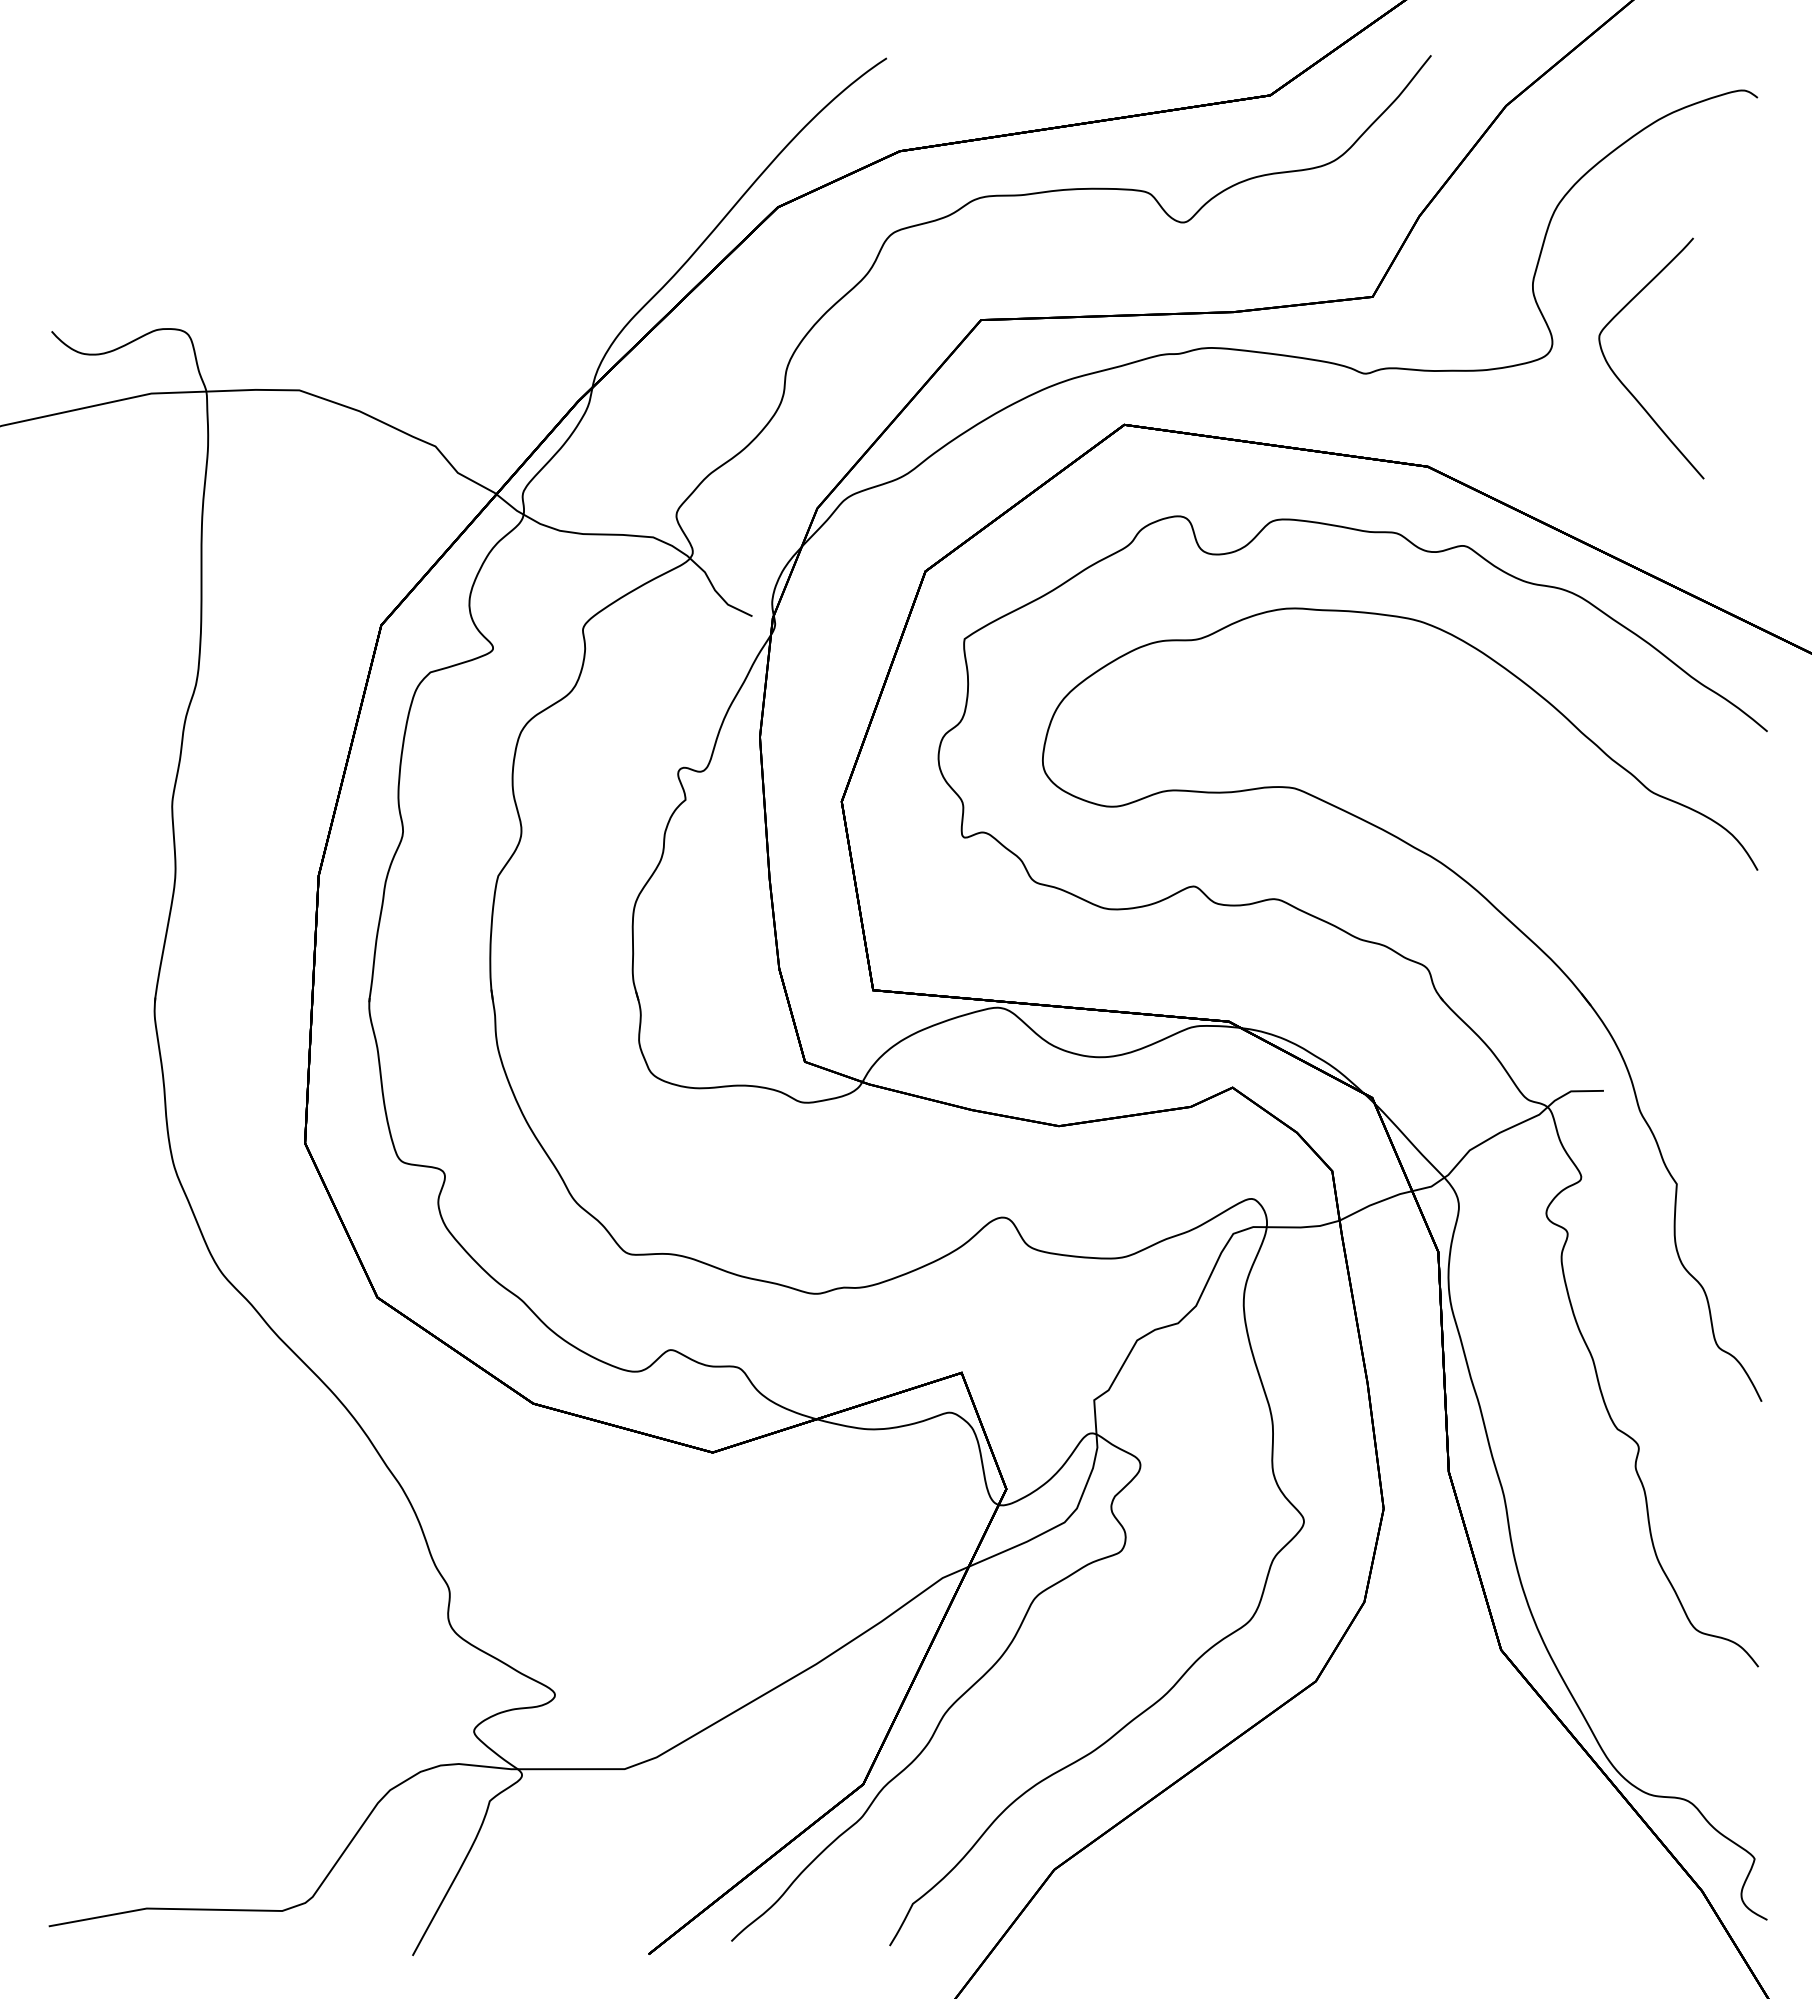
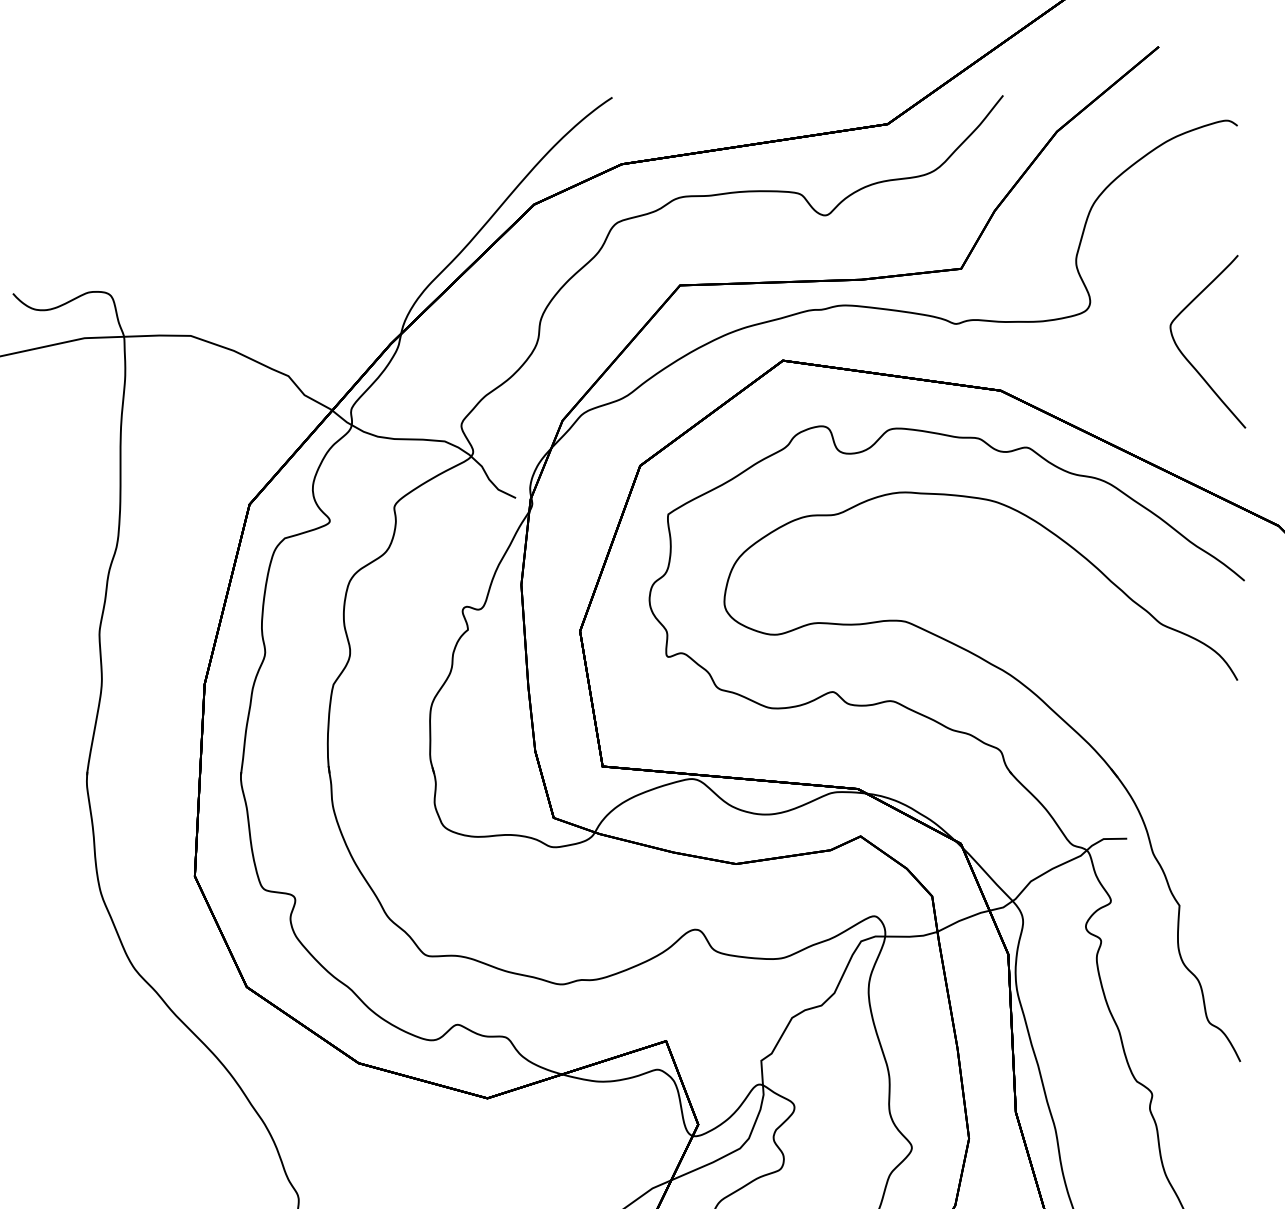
curve: (1621, 380) -> (1186, 357), moved

